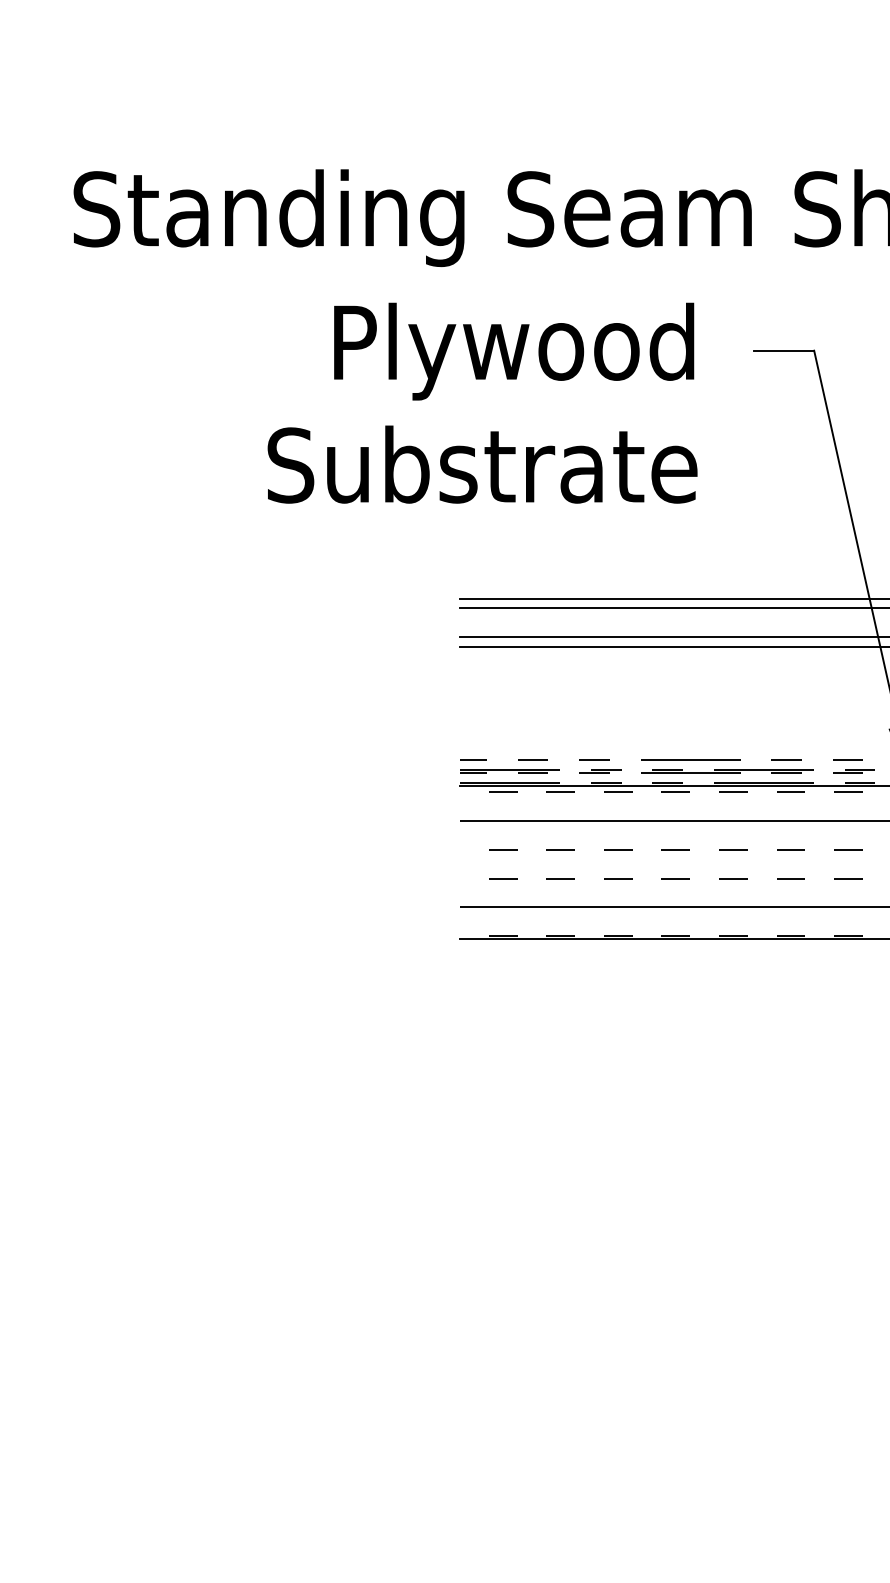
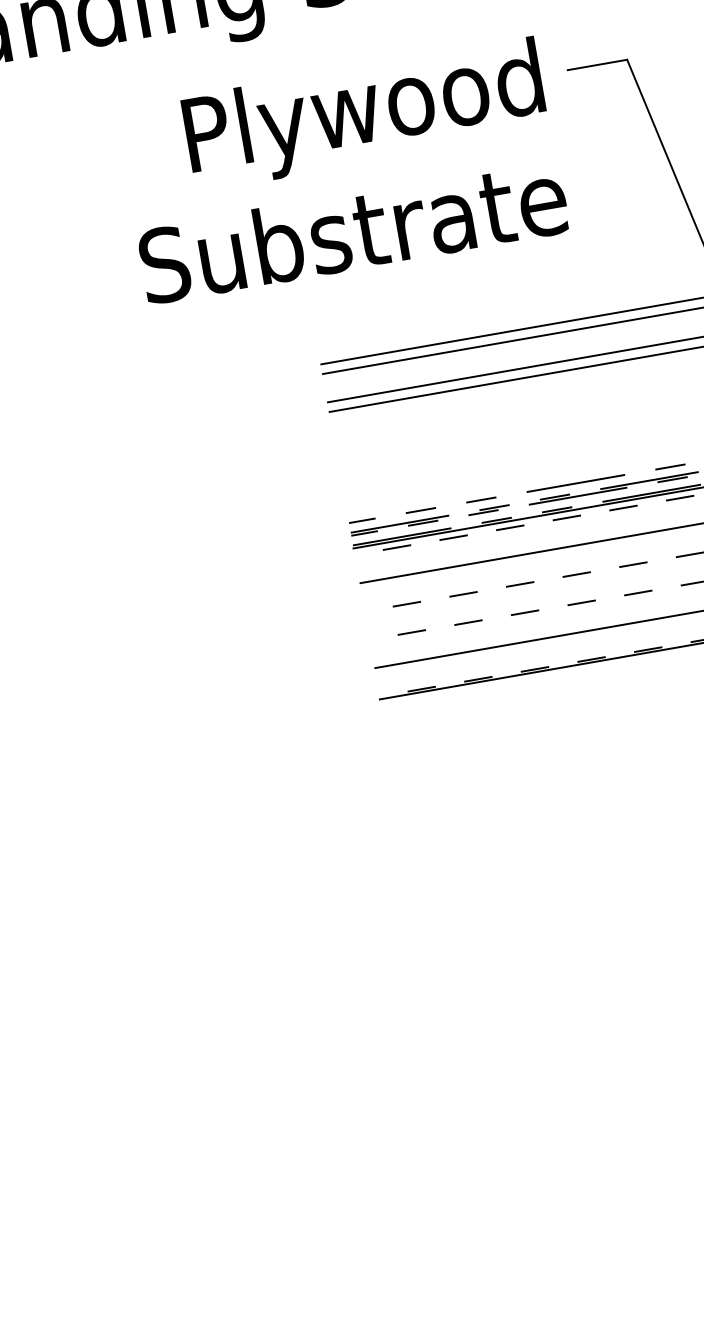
text: (482, 402) -> (342, 170), moved

